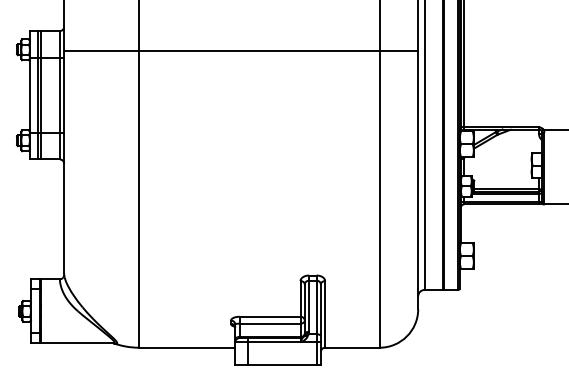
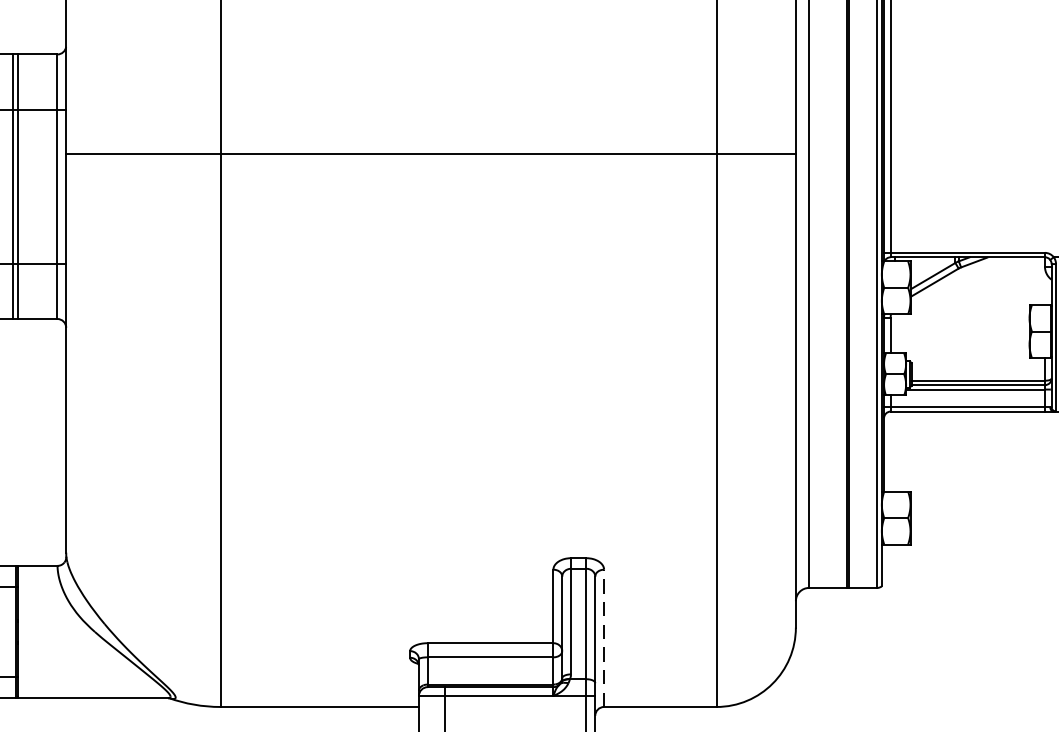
line: (241, 51) -> (431, 154), moved
line: (325, 313) -> (604, 636), solid -> dashed

